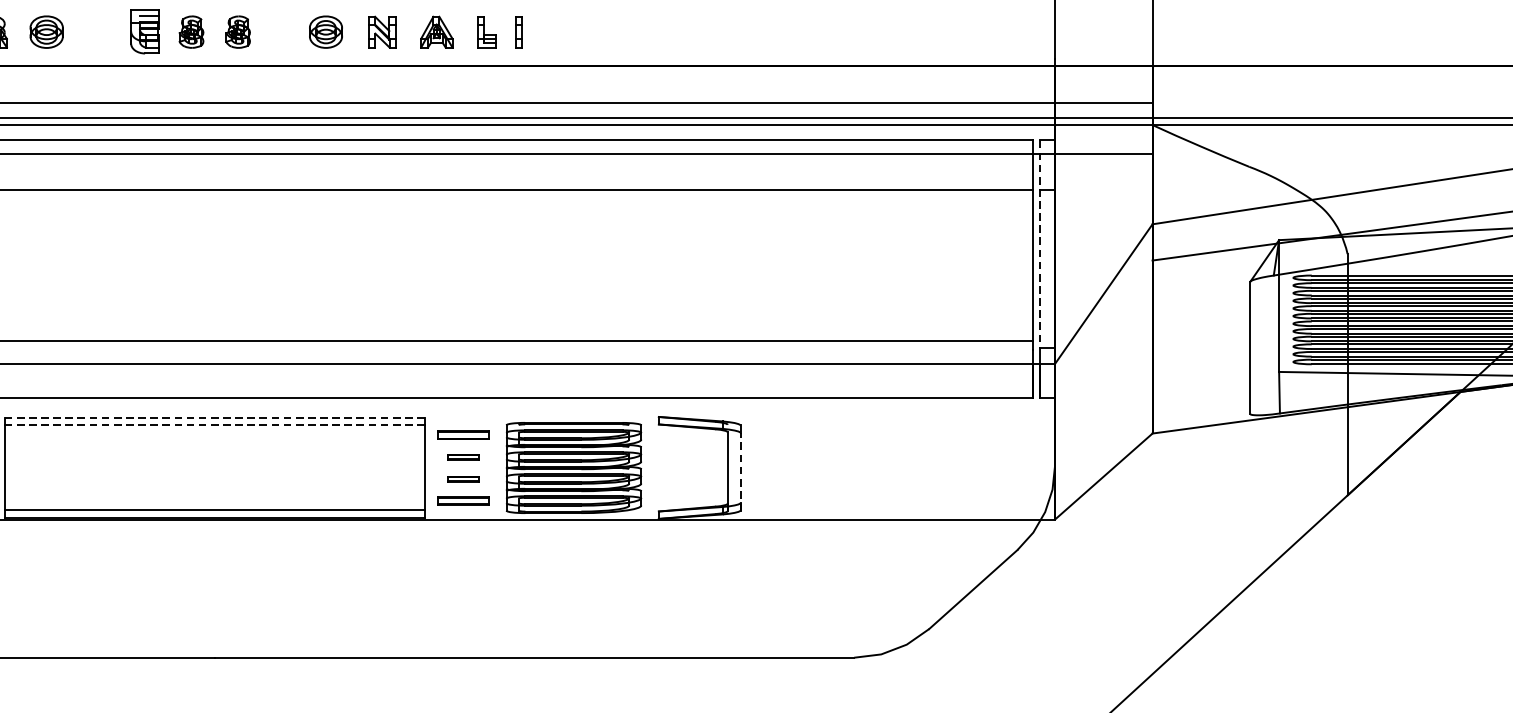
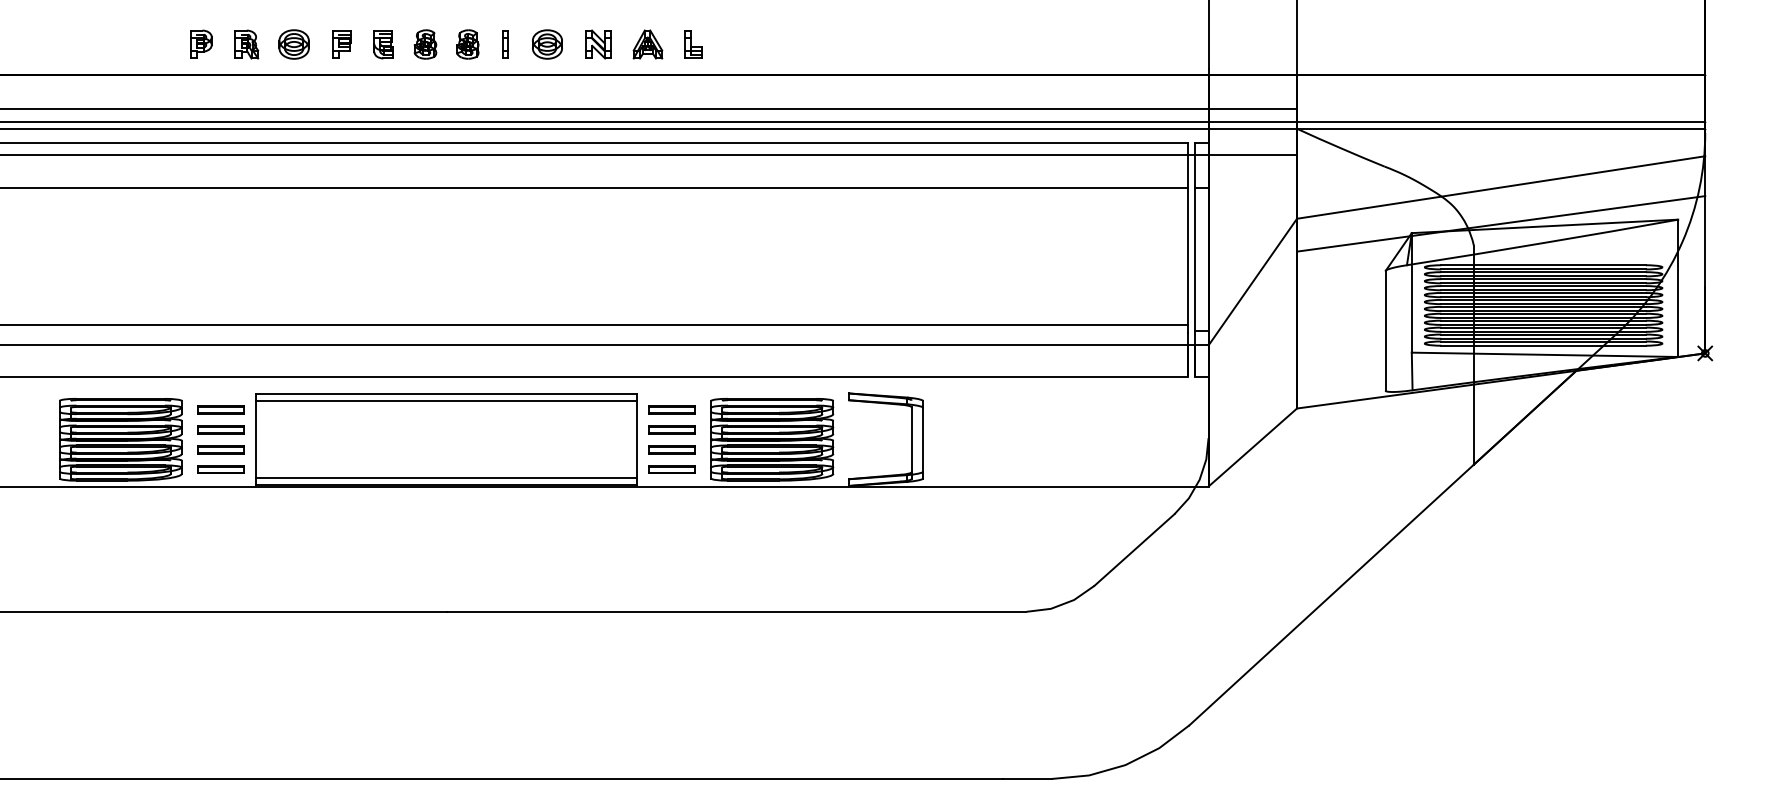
part: (98, 32) -> (341, 44), added
part: (145, 32) -> (383, 44), size x0.71
part: (519, 32) -> (505, 44), moved
line: (1039, 243) -> (1194, 236), dashed -> solid
line: (214, 418) -> (446, 394), dashed -> solid
line: (214, 425) -> (446, 401), dashed -> solid
part: (462, 456) -> (671, 429), size x1.67
line: (740, 471) -> (923, 442), dashed -> solid
part: (462, 478) -> (671, 449), size x1.67

